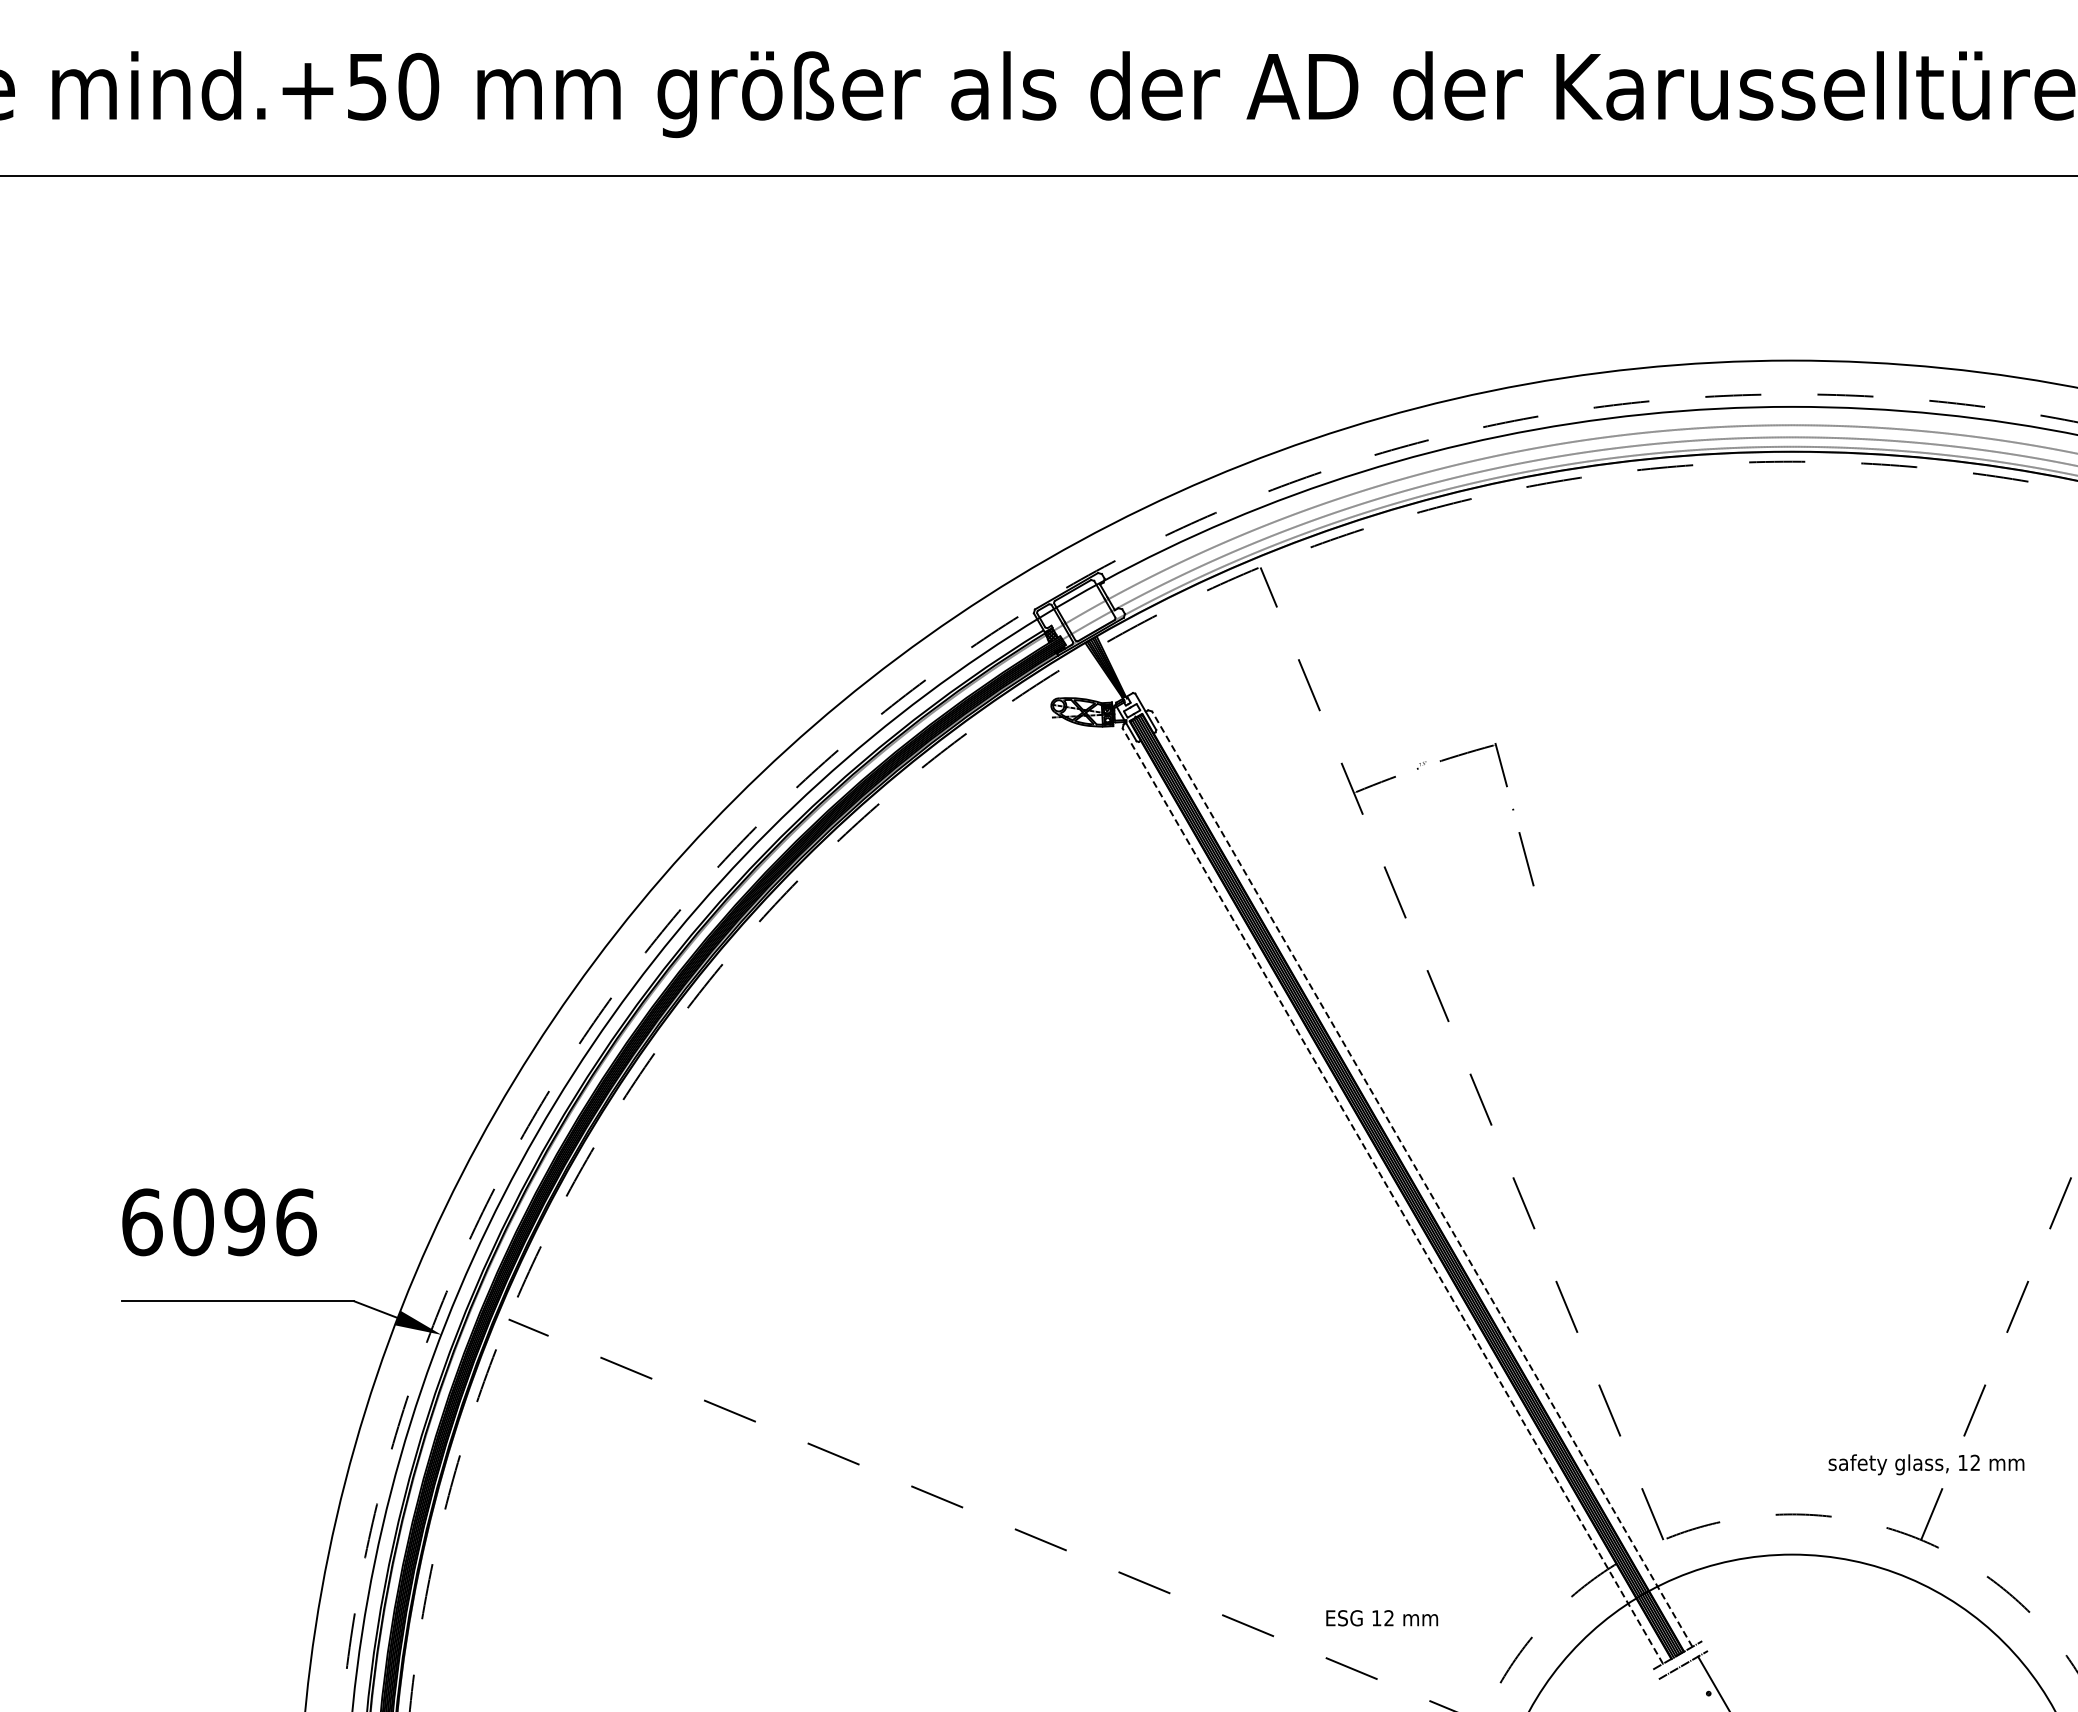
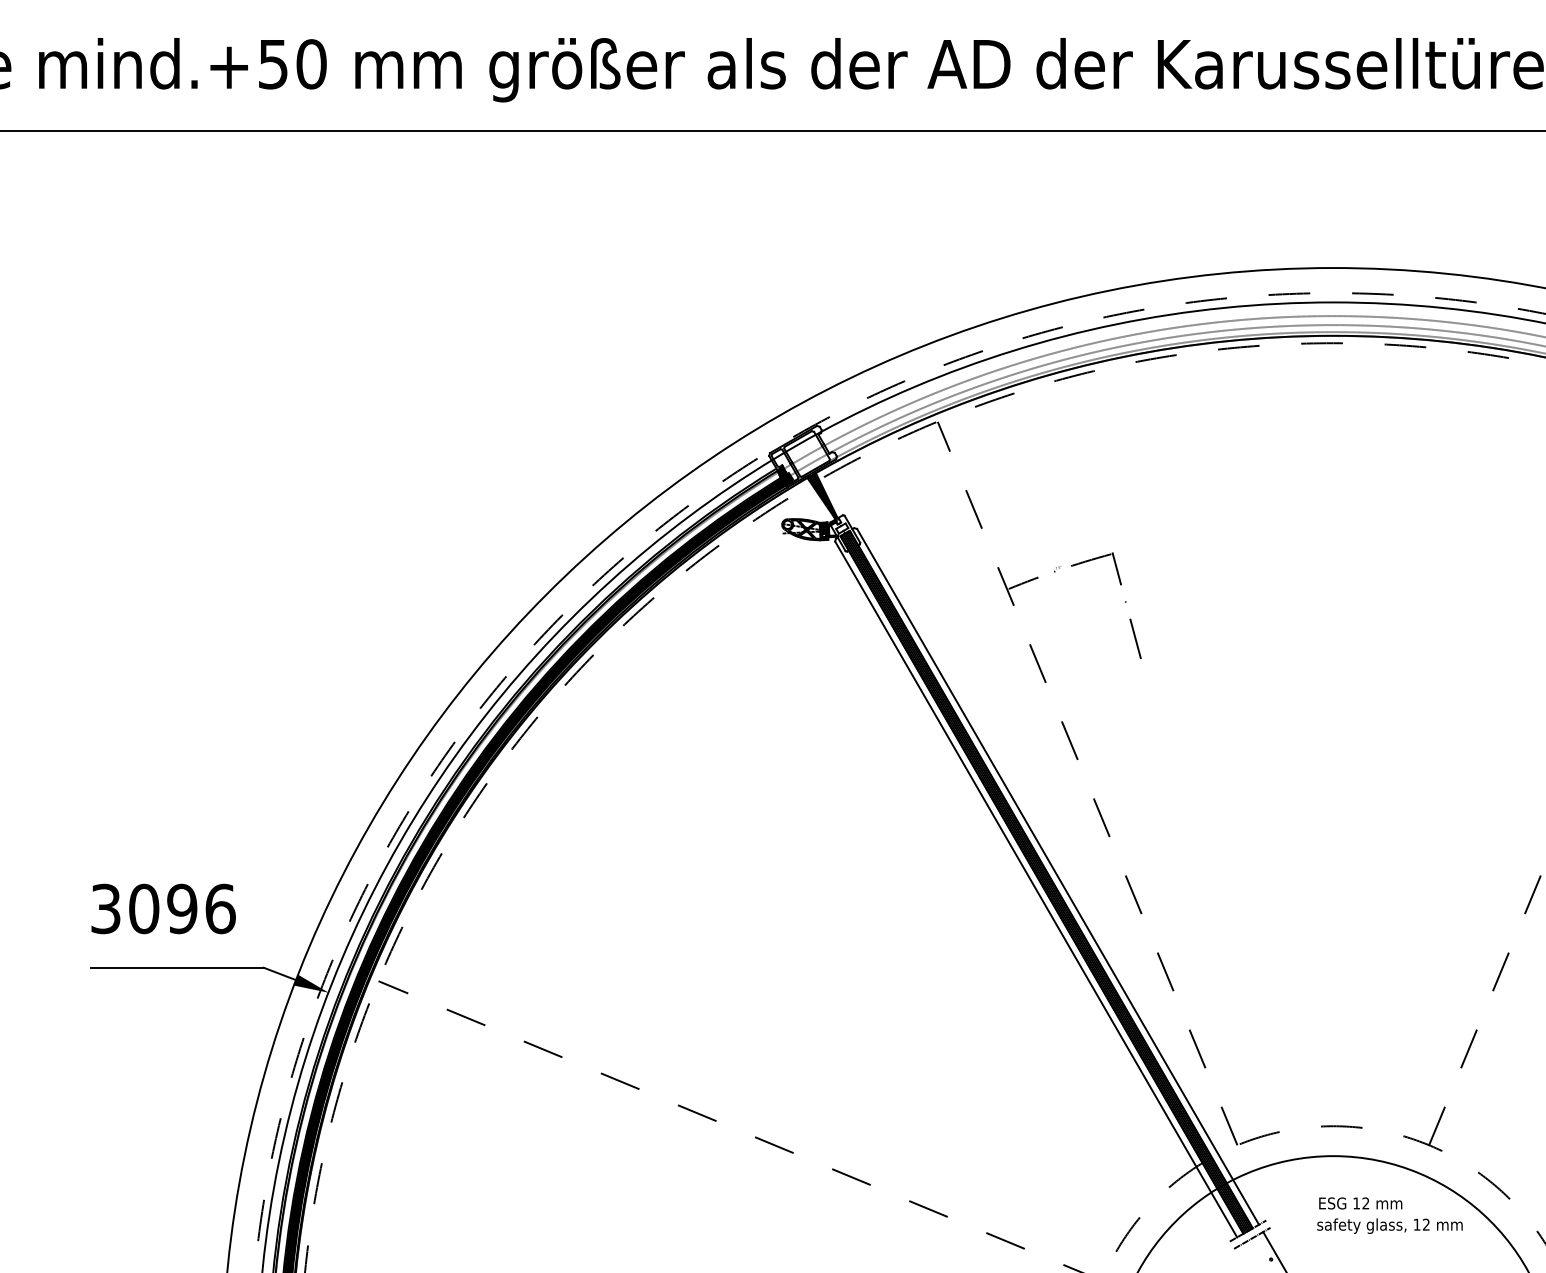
line: (1422, 1178) -> (1058, 876), dashed -> solid
line: (1392, 1195) -> (1035, 889), dashed -> solid
text: (142, 1222) -> (106, 909), 6096 -> 3096
text: (1926, 1464) -> (1389, 1225), moved
text: (1382, 1618) -> (1360, 1203), moved

